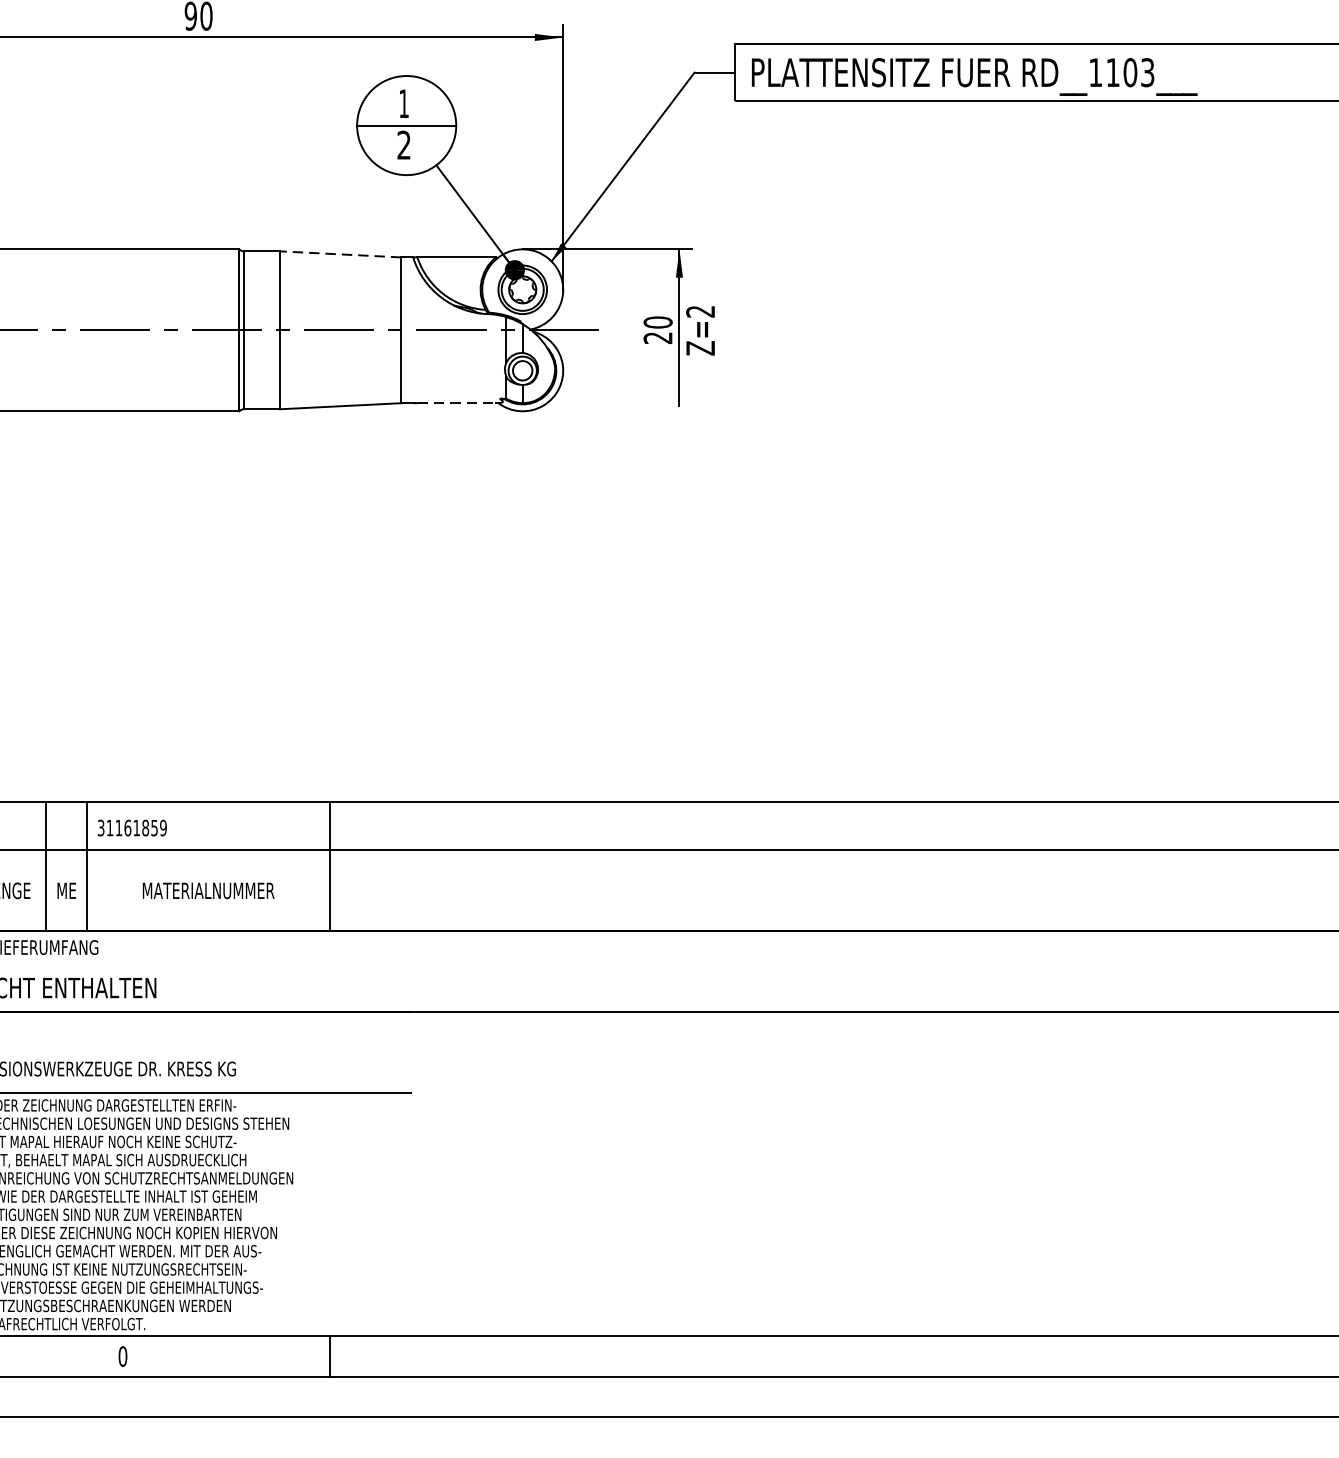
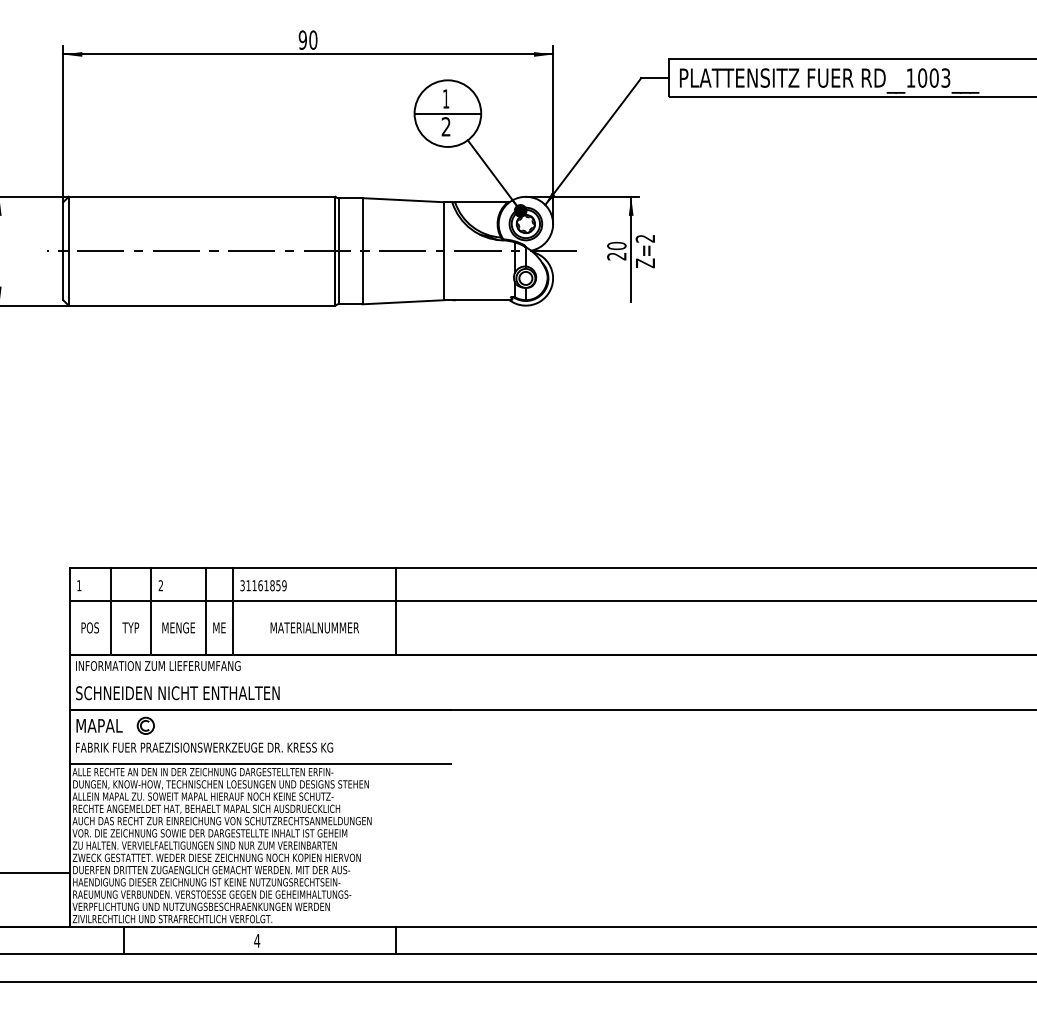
text: (1112, 71) -> (922, 77), RD__1103___ -> RD__1003___
line: (340, 254) -> (403, 200), dashed -> solid
line: (456, 403) -> (481, 300), dashed -> solid
text: (123, 1356) -> (257, 940), 0 -> 4

